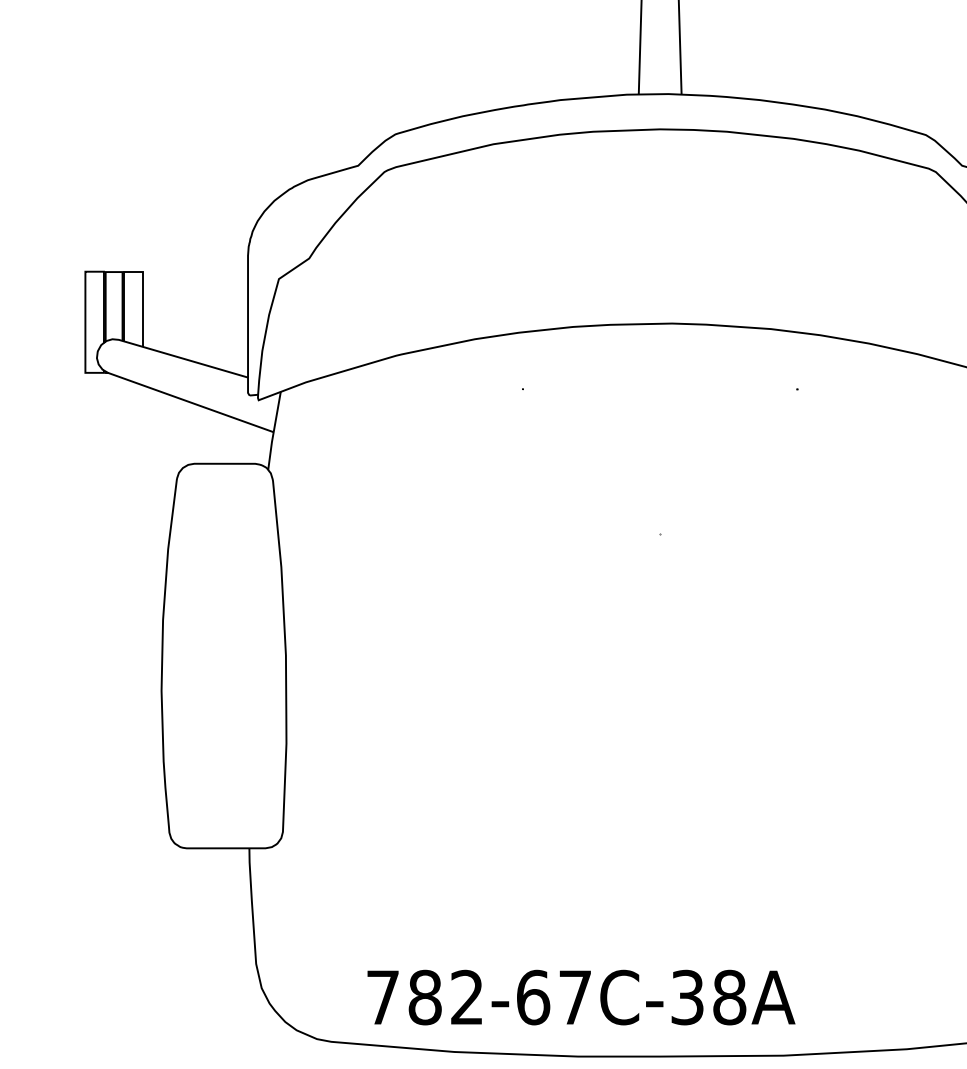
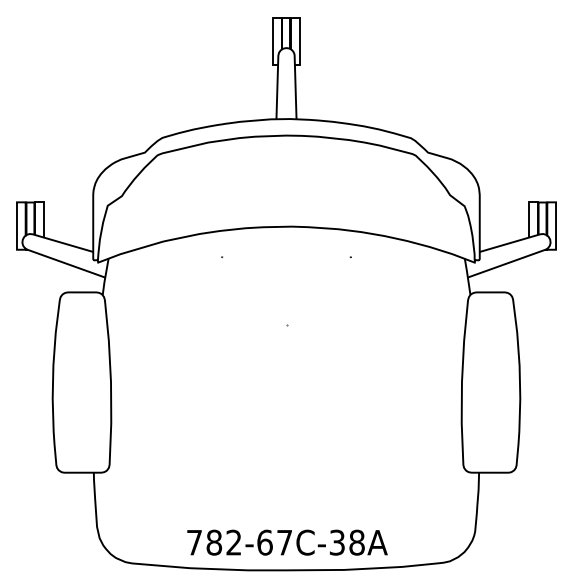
text: (581, 997) -> (287, 542), moved

